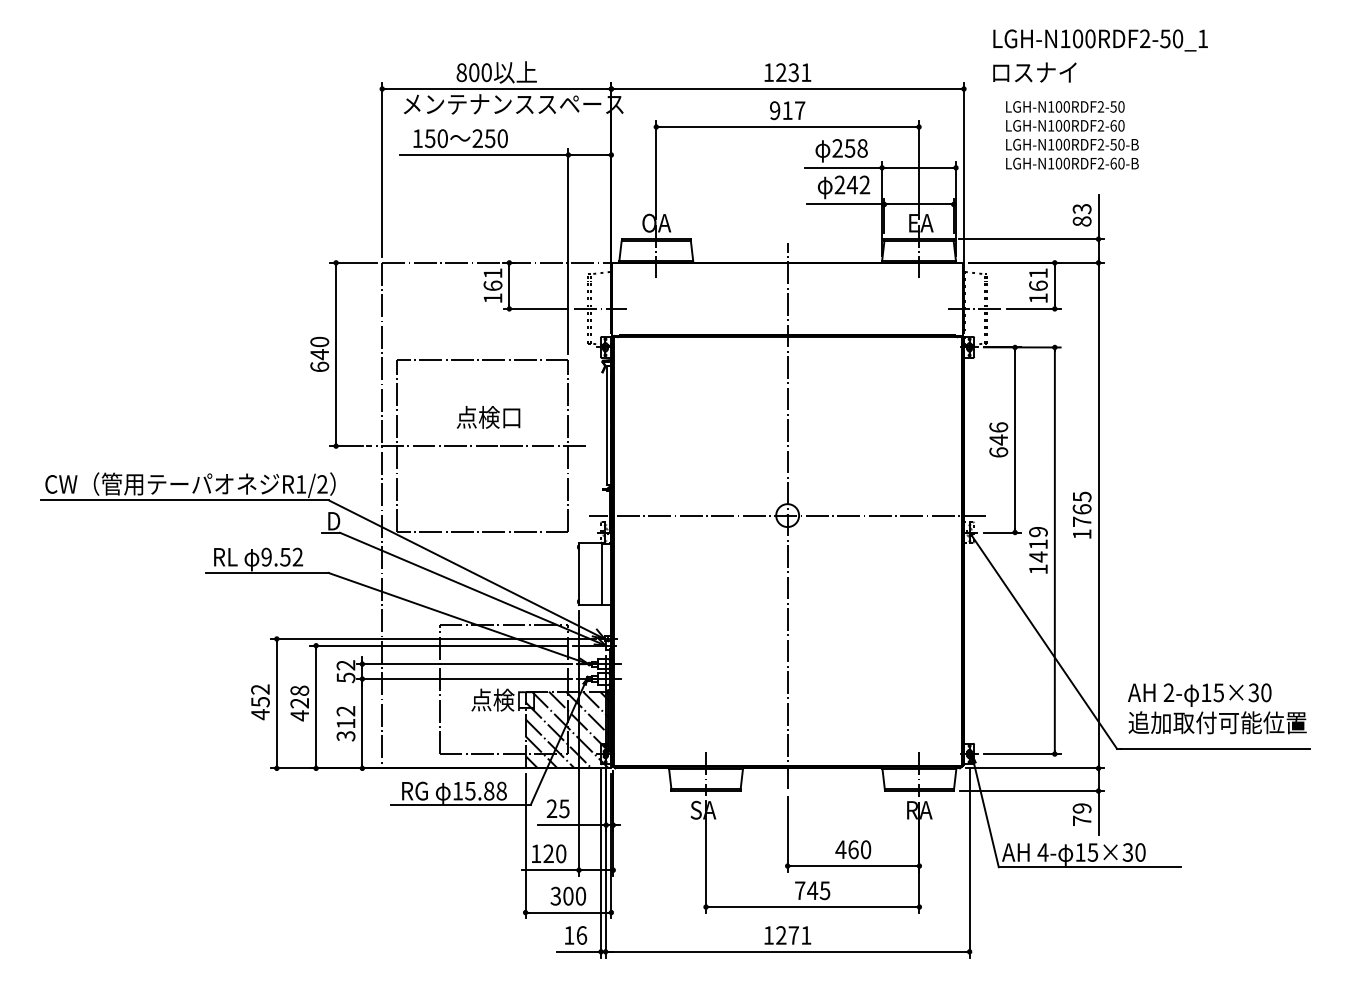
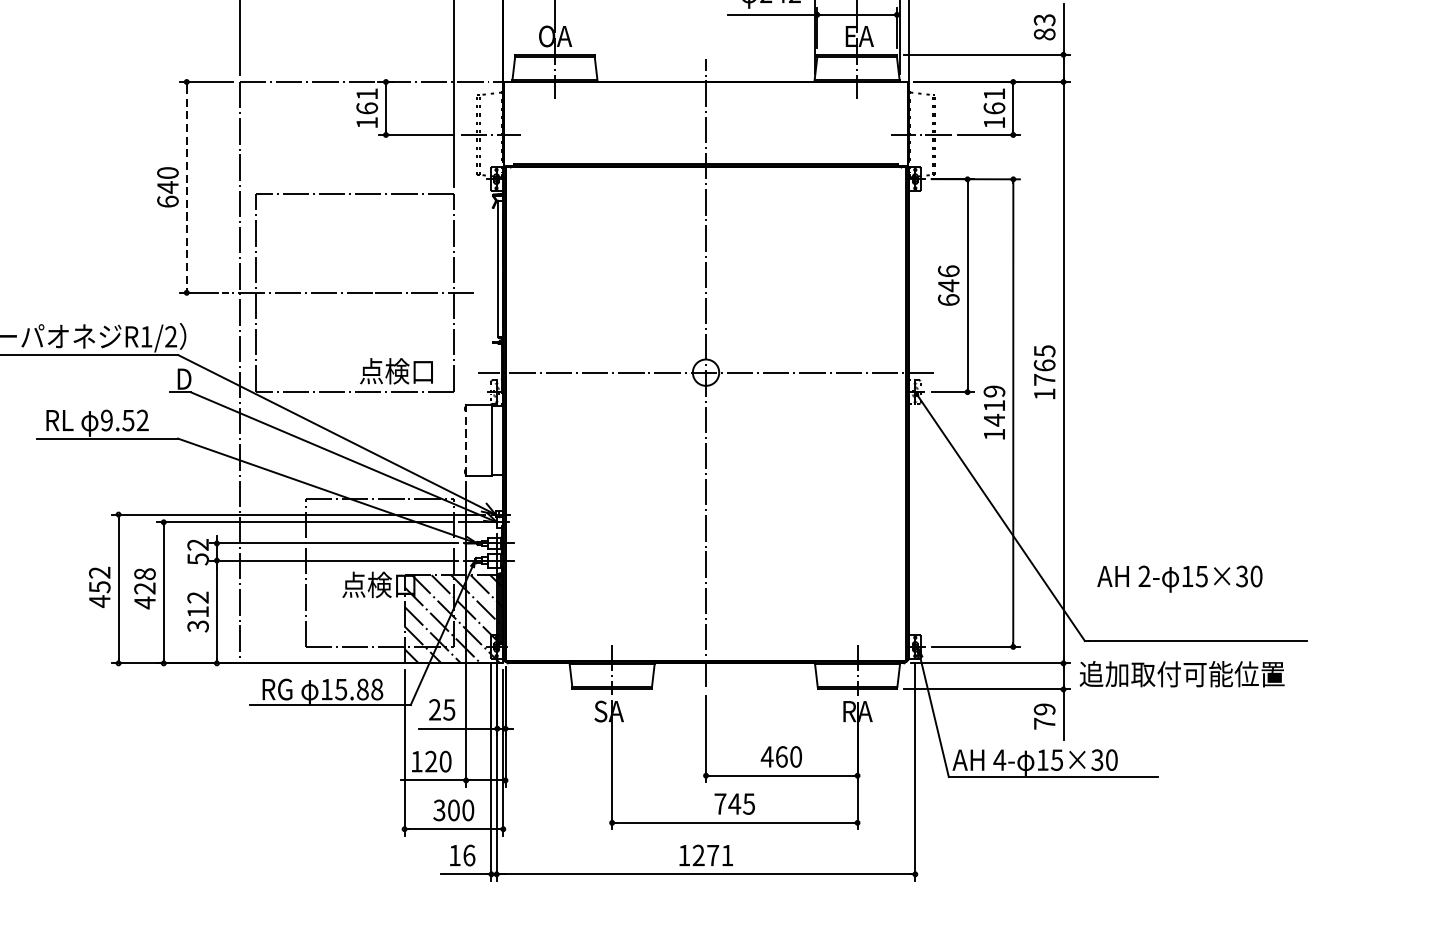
line: (336, 355) -> (187, 188), solid -> dashed
text: (488, 417) -> (396, 371), moved
line: (578, 574) -> (465, 440), solid -> dashed
text: (1217, 722) -> (1181, 673), moved

